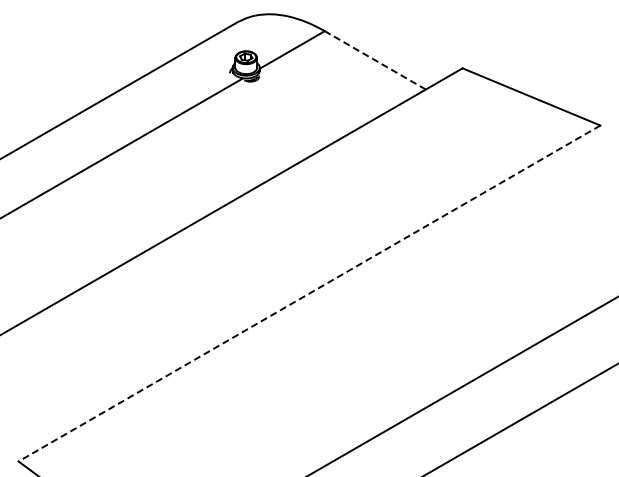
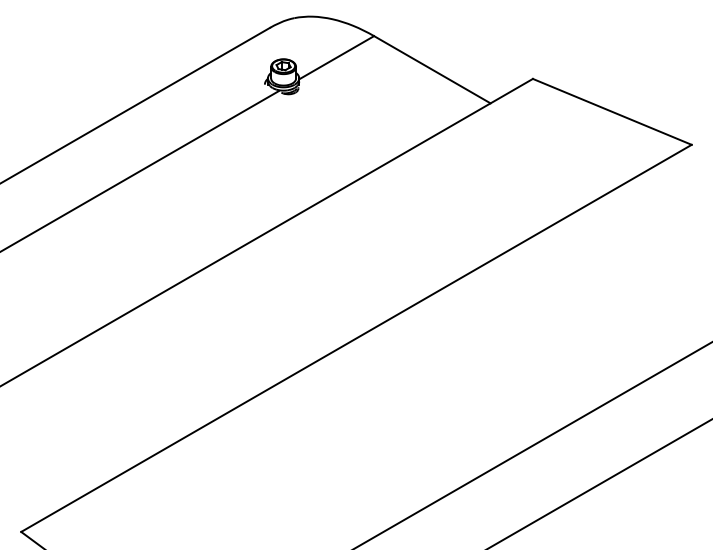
line: (374, 60) -> (431, 69), dashed -> solid
line: (309, 293) -> (356, 338), dashed -> solid

